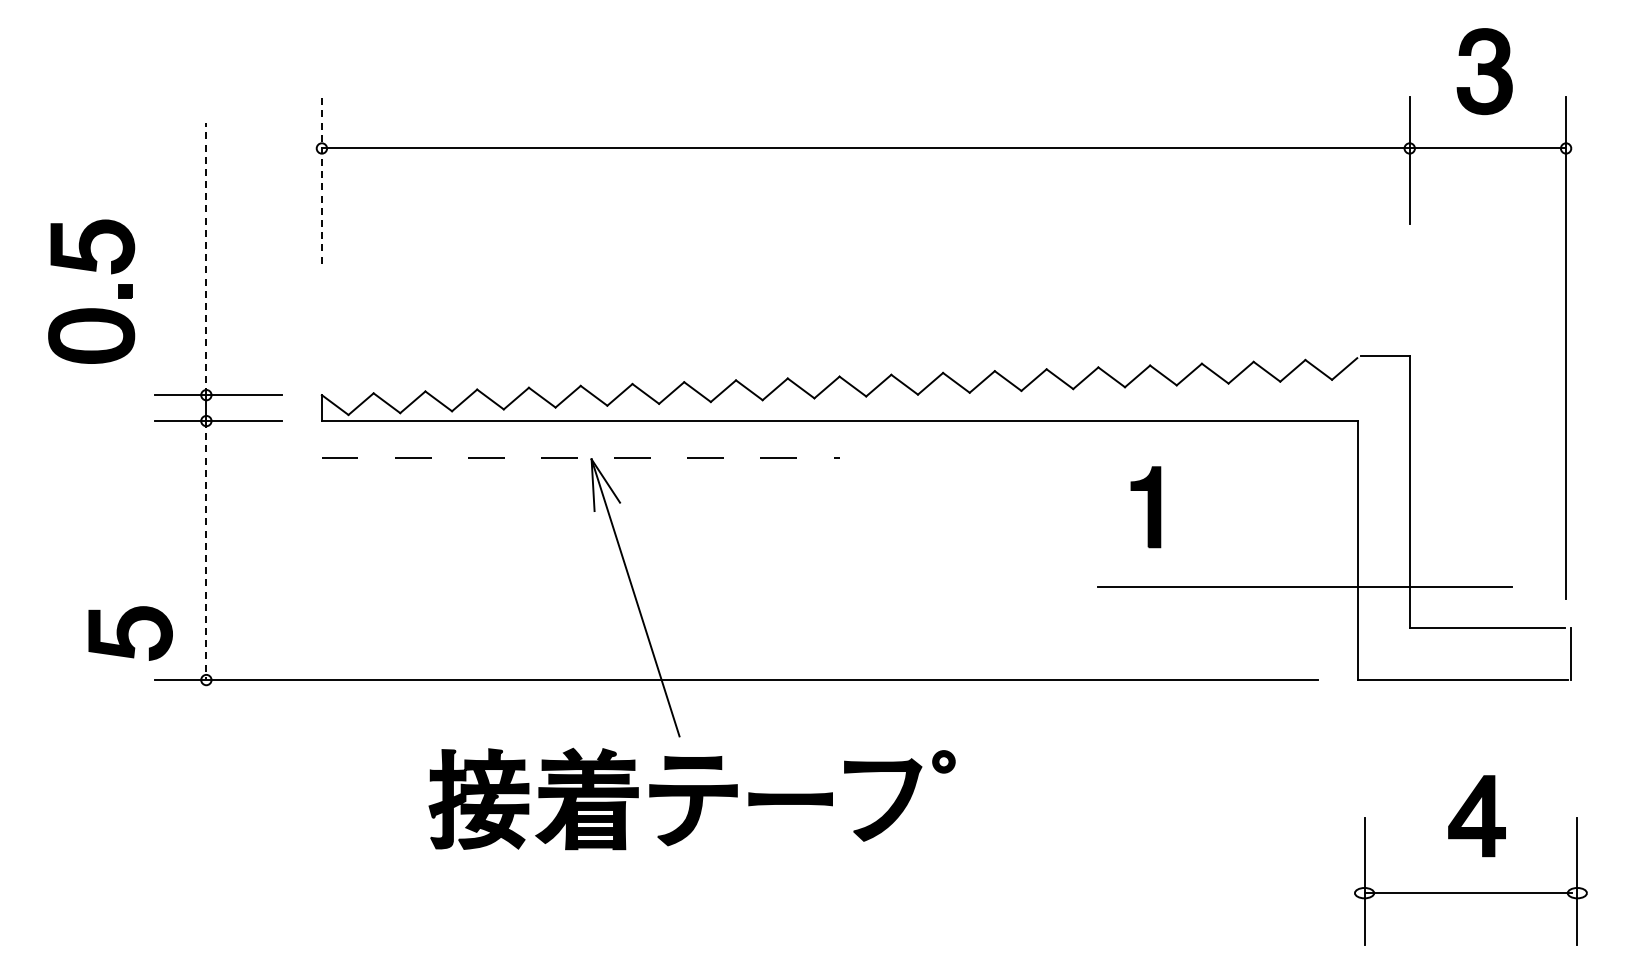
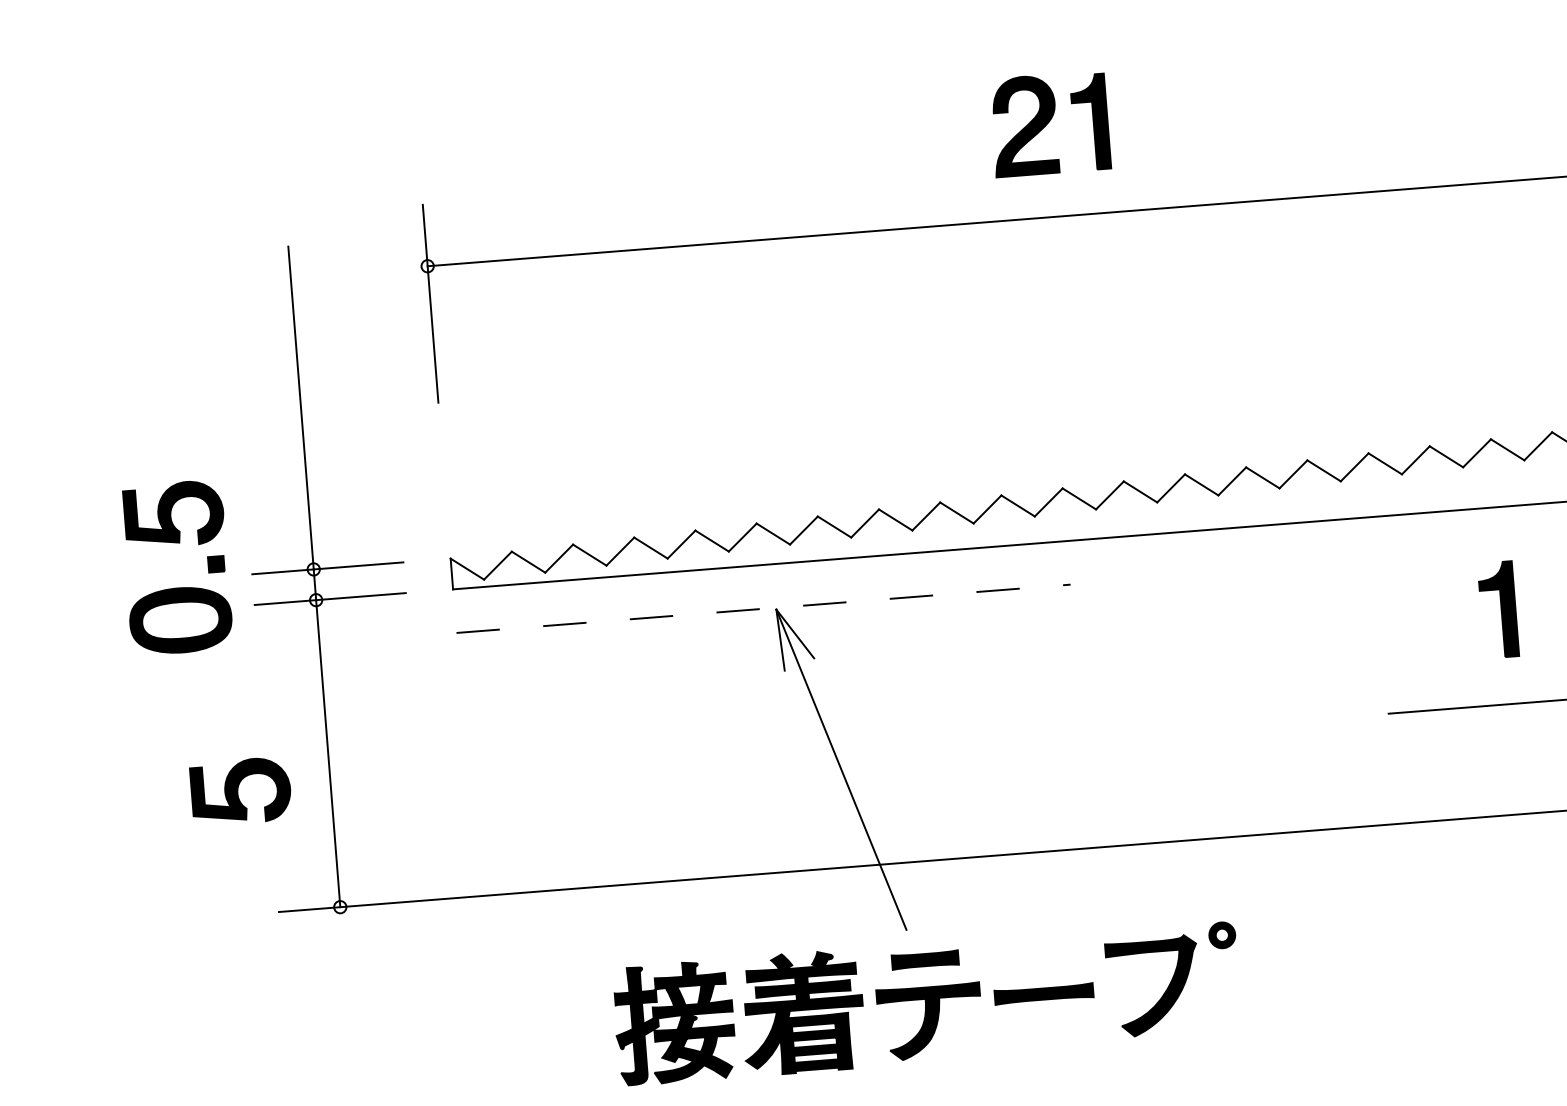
part: (852, 70) -> (1049, 124), added
line: (321, 179) -> (430, 303), dashed -> solid
line: (206, 258) -> (301, 407), dashed -> solid
part: (91, 308) -> (178, 587), moved
part: (1145, 507) -> (1497, 610), moved
line: (206, 550) -> (328, 753), dashed -> solid
part: (130, 633) -> (240, 791), moved

